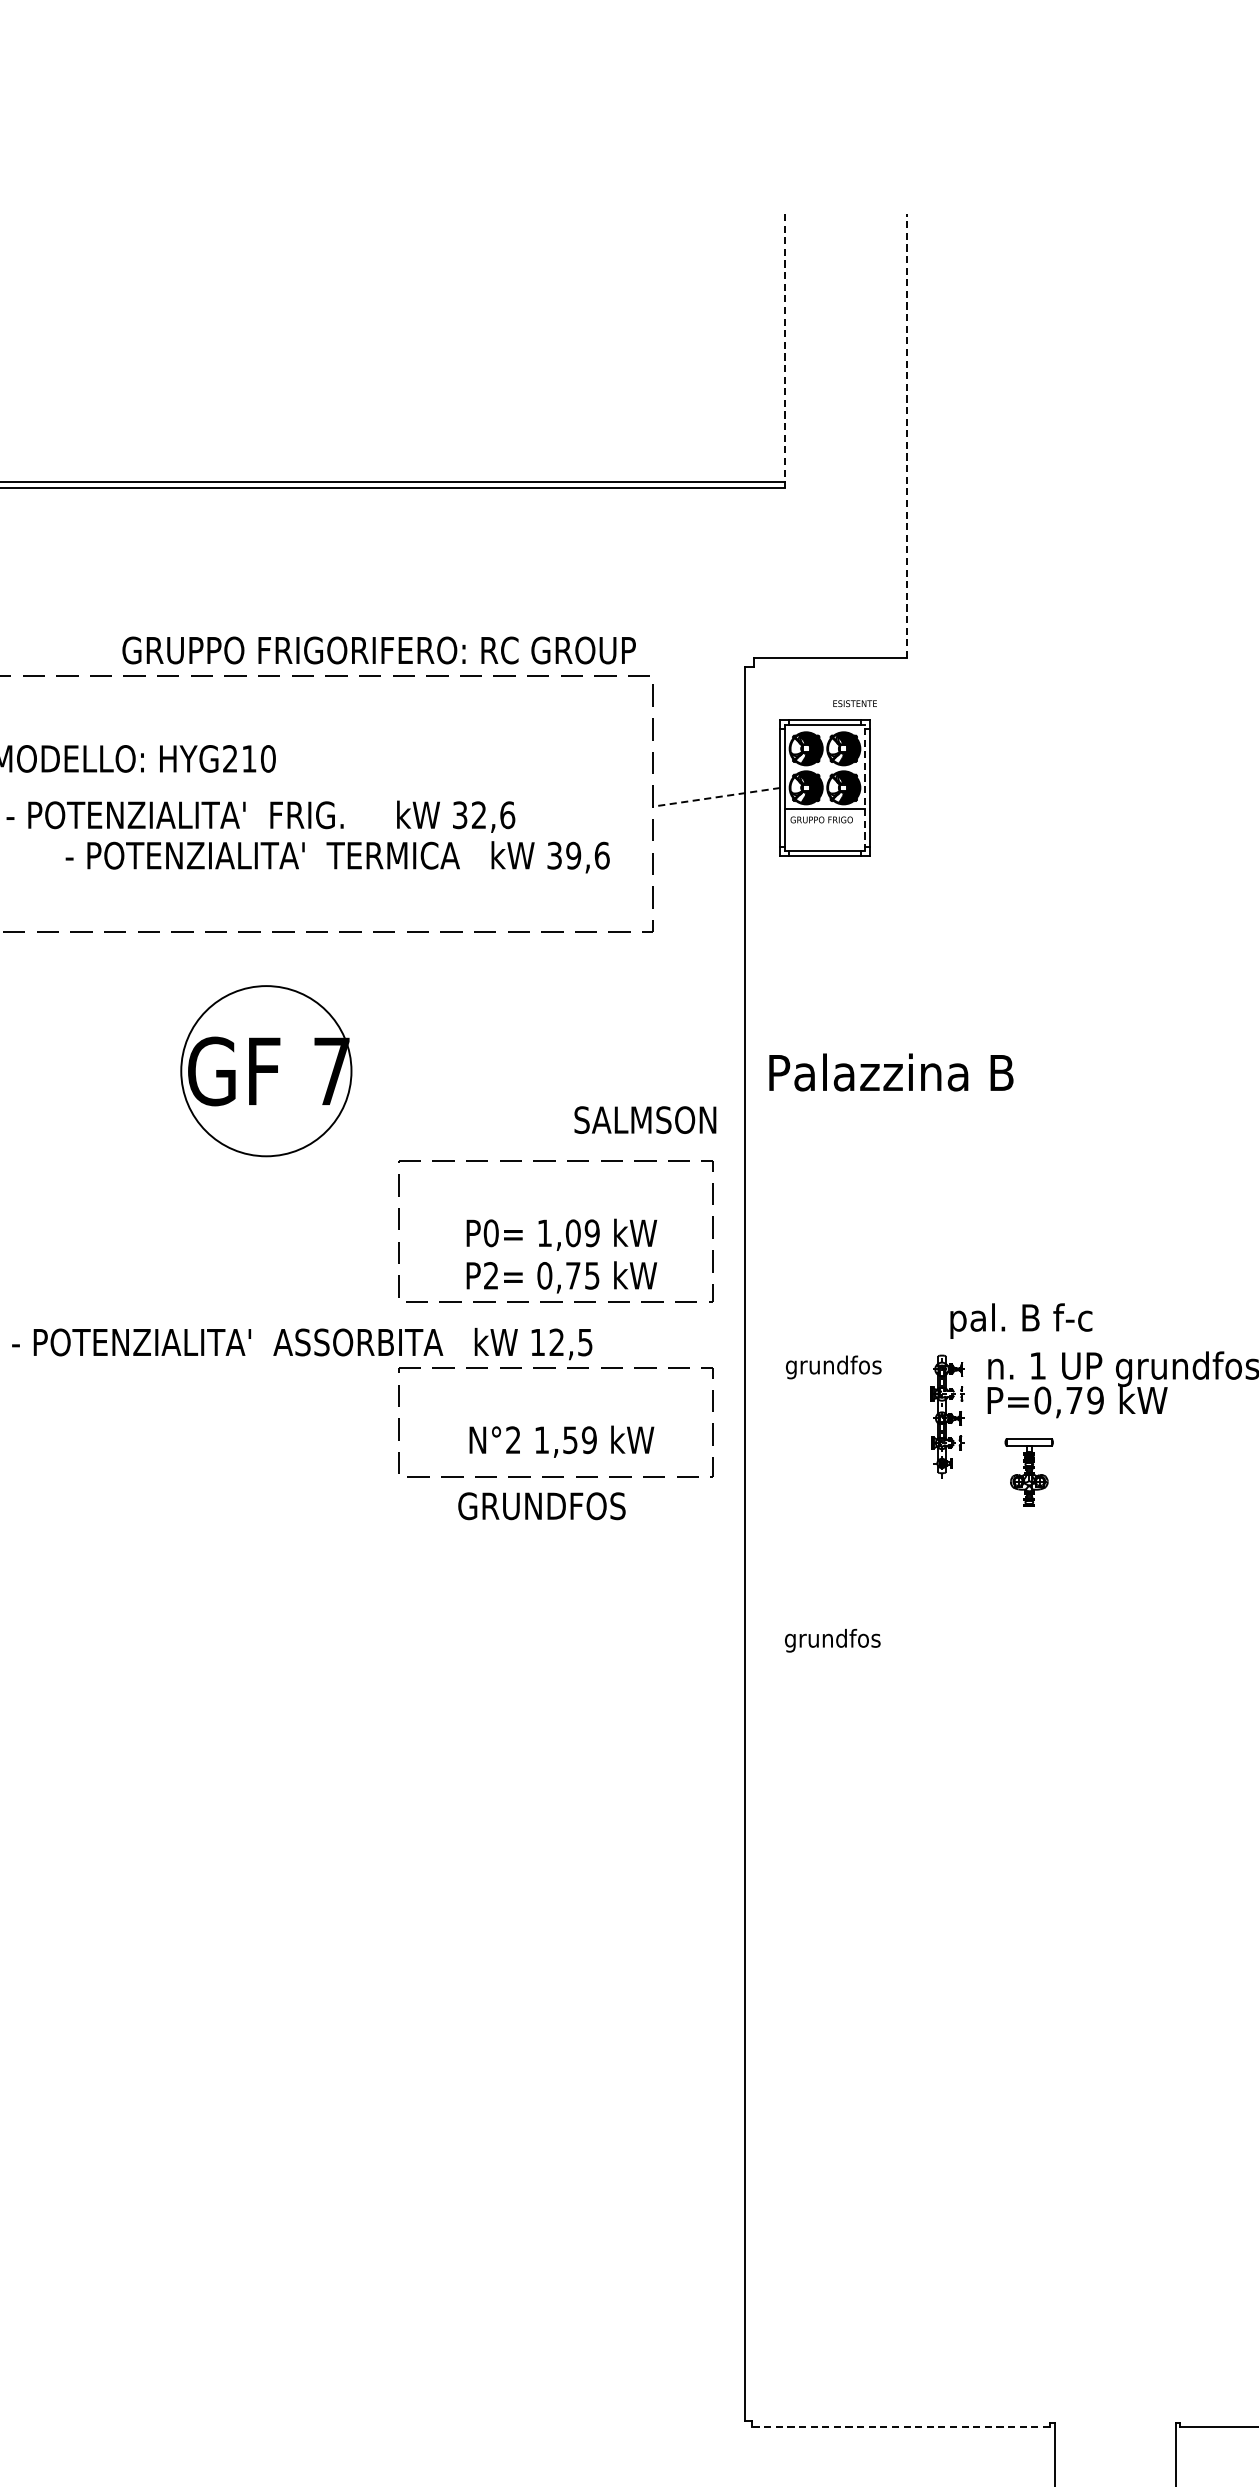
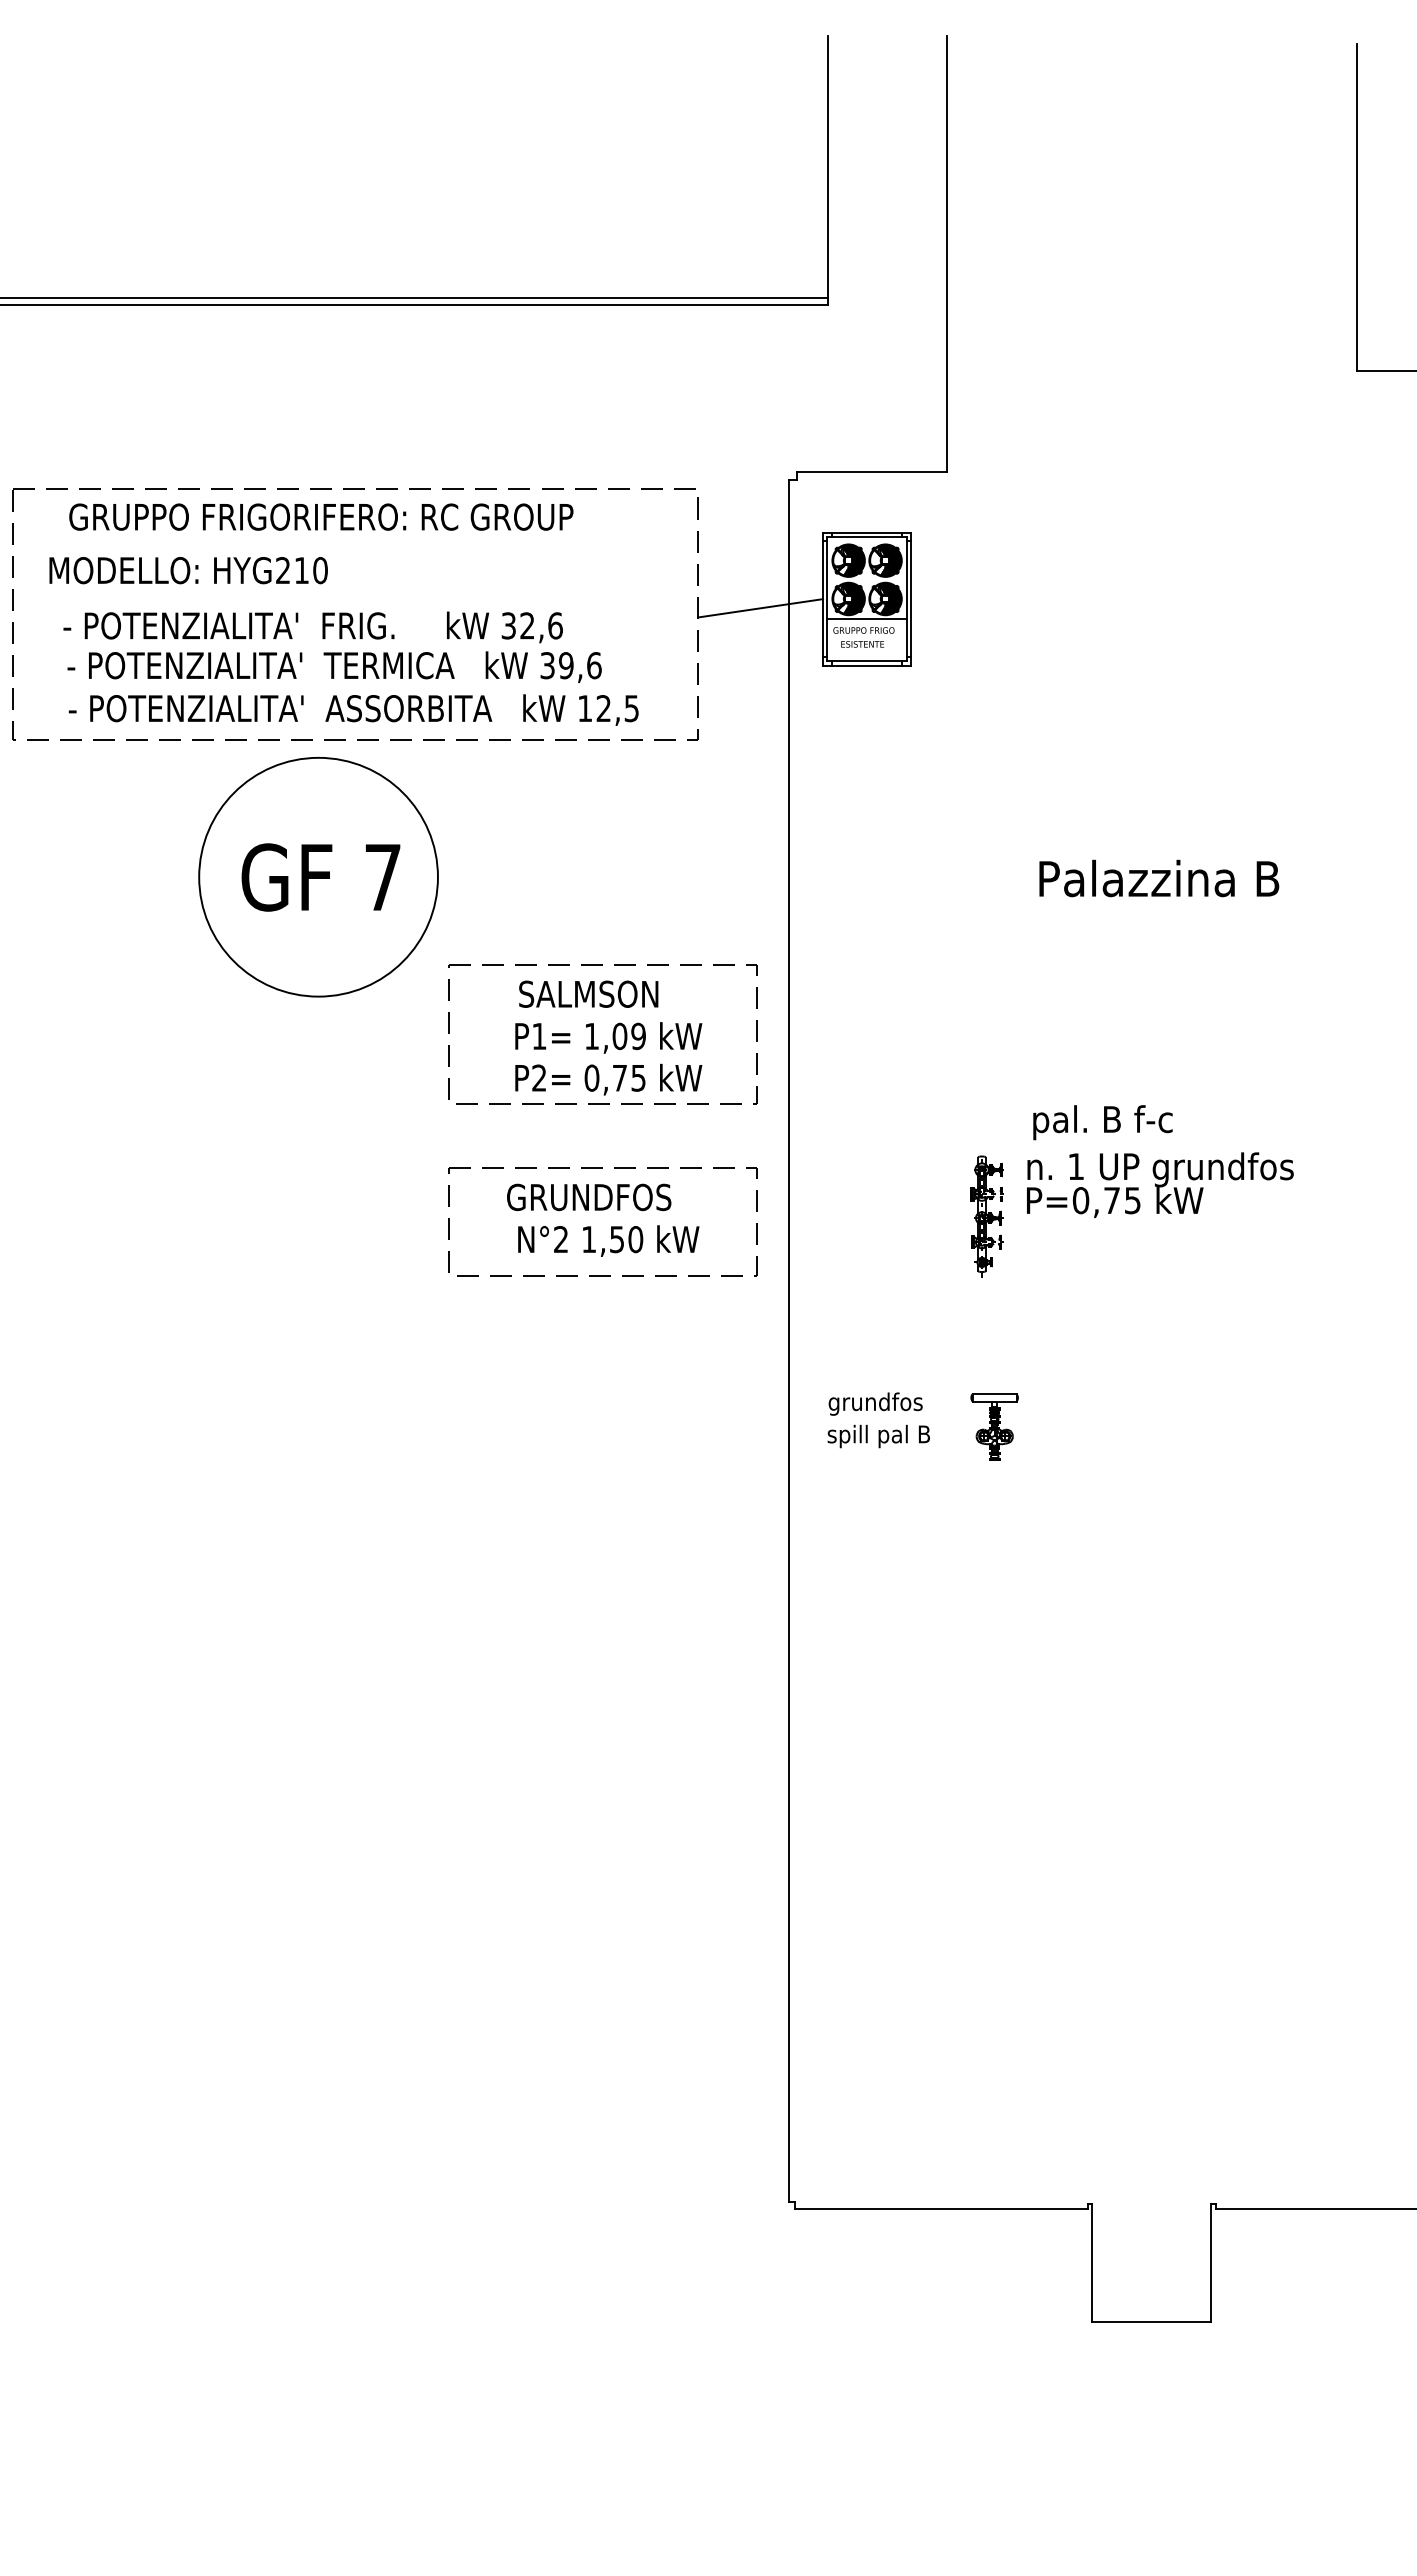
line: (785, 351) -> (828, 170), dashed -> solid
line: (906, 435) -> (947, 253), dashed -> solid
text: (379, 649) -> (321, 516), moved
text: (854, 703) -> (862, 644), moved
line: (865, 787) -> (906, 598), dashed -> solid
line: (716, 797) -> (760, 608), dashed -> solid
text: (337, 856) -> (334, 666), moved
circle: (266, 1070) -> (318, 876), size x1.43
text: (891, 1072) -> (1159, 878), moved
text: (645, 1119) -> (588, 993), moved
text: (491, 1233) -> (539, 1036), P0= -> P1=
text: (1020, 1320) -> (1102, 1122), moved
text: (301, 1343) -> (353, 709), moved
text: (833, 1366) -> (875, 1403), moved
text: (1095, 1400) -> (1132, 1200), P=0,79 -> P=0,75
text: (589, 1440) -> (635, 1239), 1,59 -> 1,50
part: (1029, 1471) -> (994, 1426), moved
text: (542, 1506) -> (589, 1197), moved
text: (836, 1640) -> (878, 1436), grundfos -> spill pal B
line: (900, 2426) -> (941, 2208), dashed -> solid

